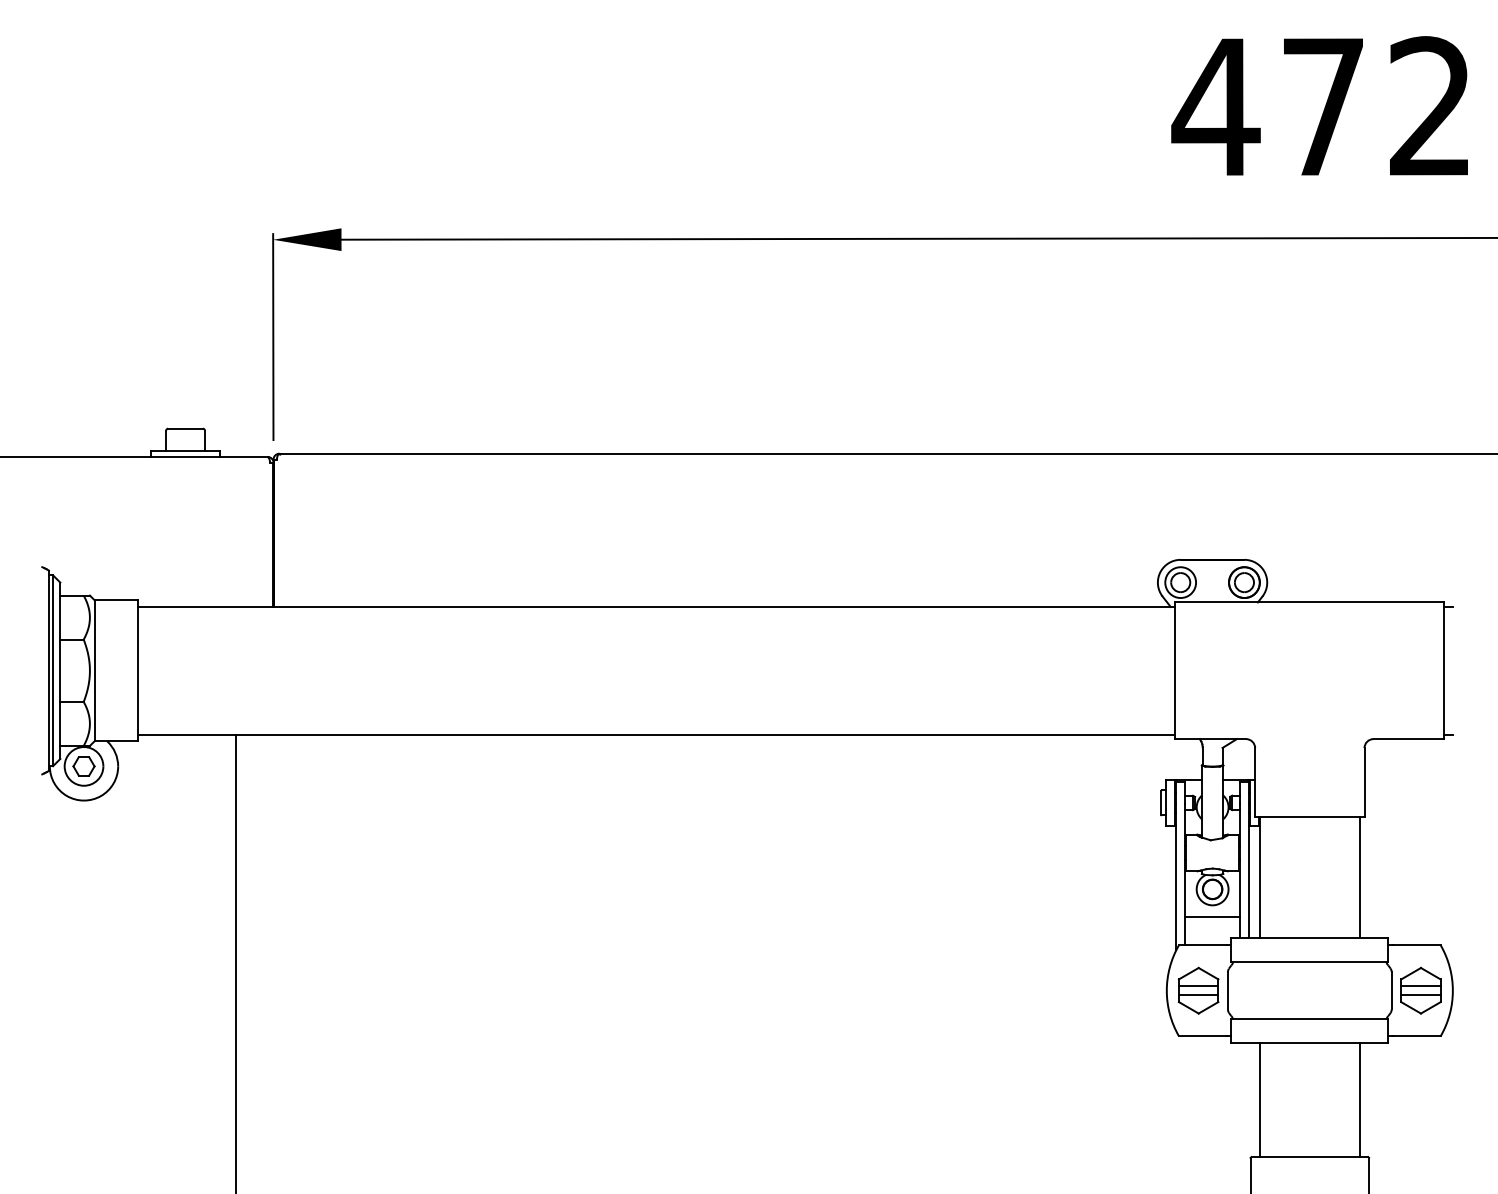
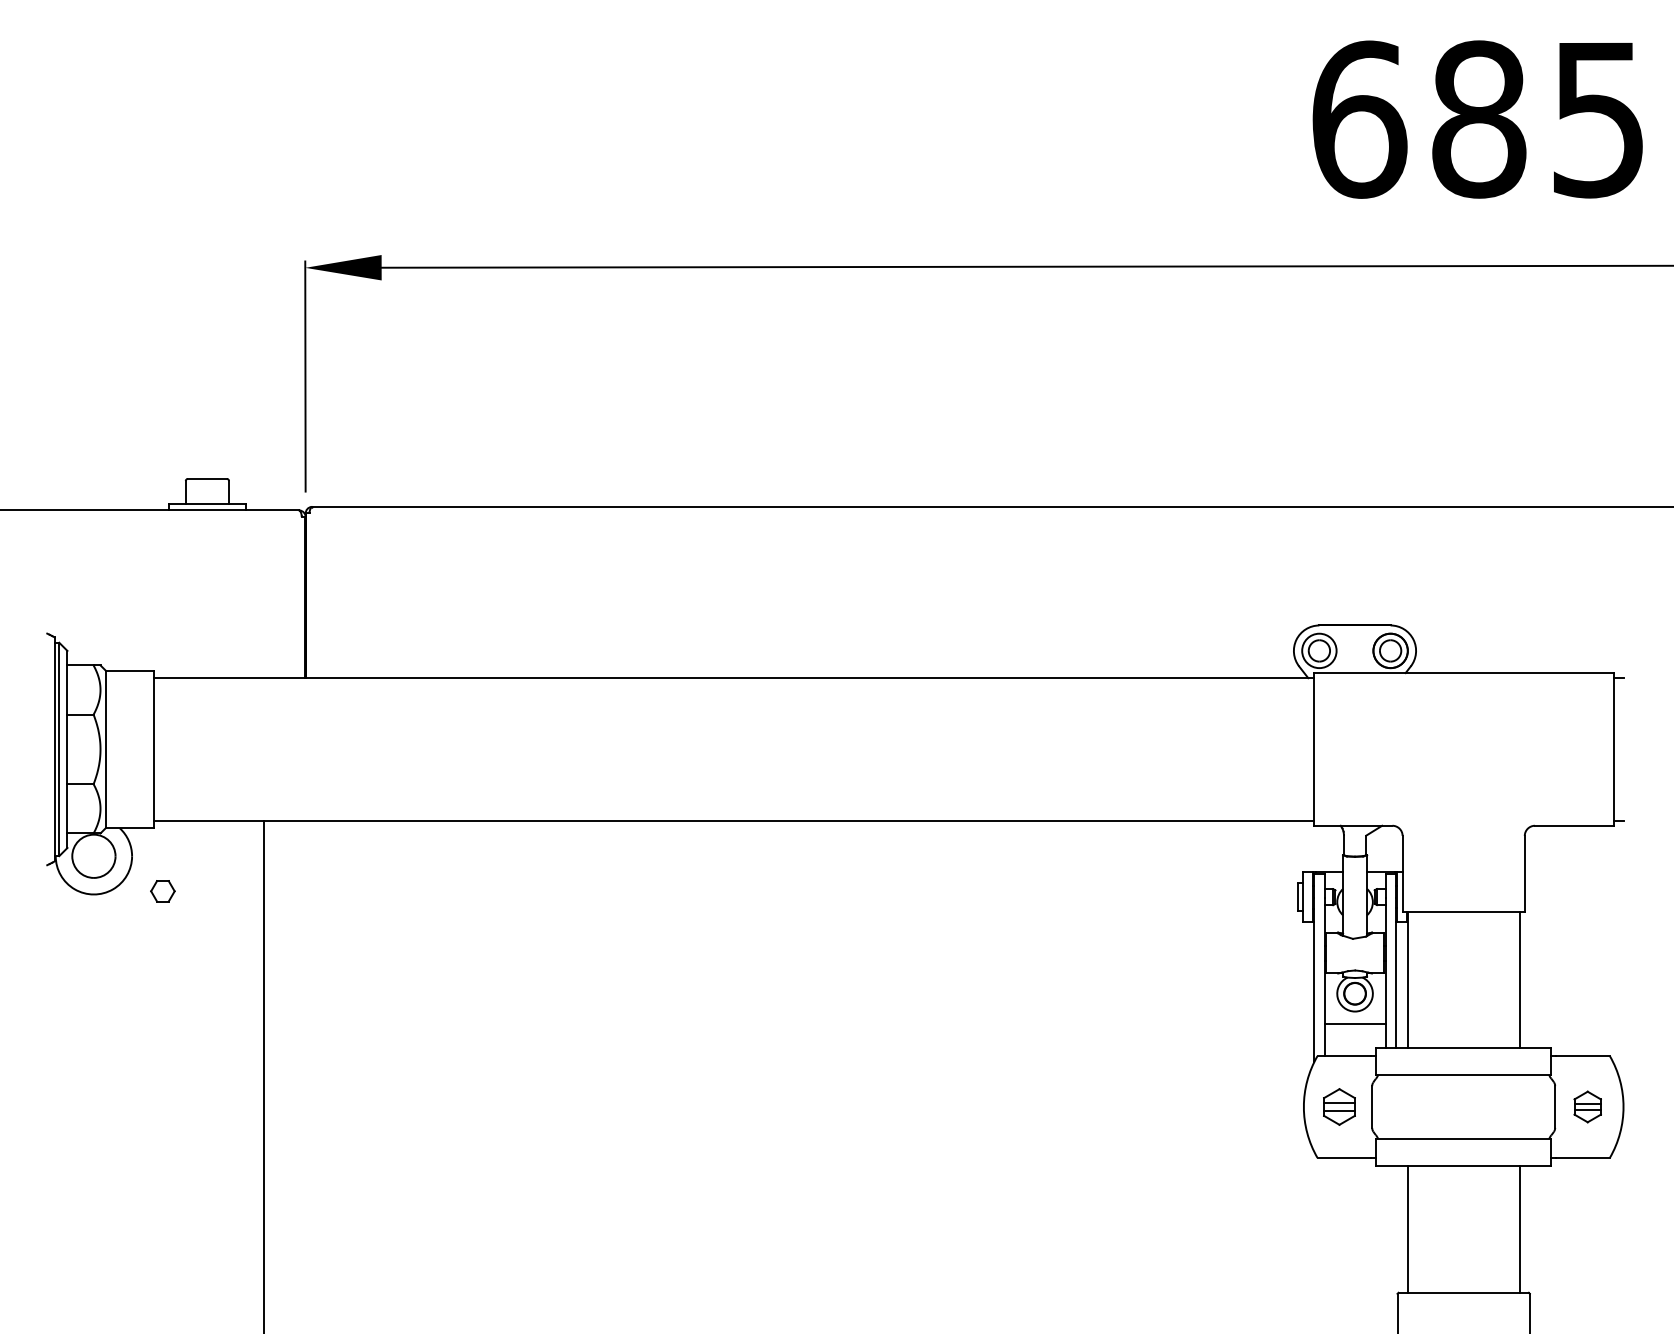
text: (1320, 107) -> (1475, 119), 472 -> 685
part: (83, 766) -> (162, 891), moved
part: (1198, 990) -> (1339, 1106), size x0.7
part: (1420, 990) -> (1587, 1106), size x0.6

